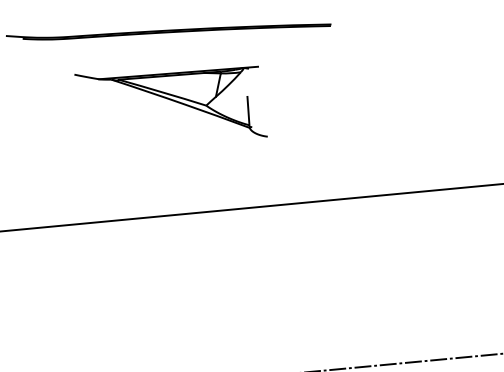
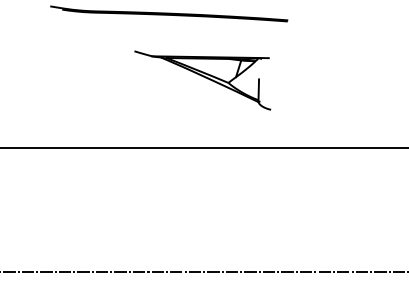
part: (170, 105) -> (202, 80), moved

